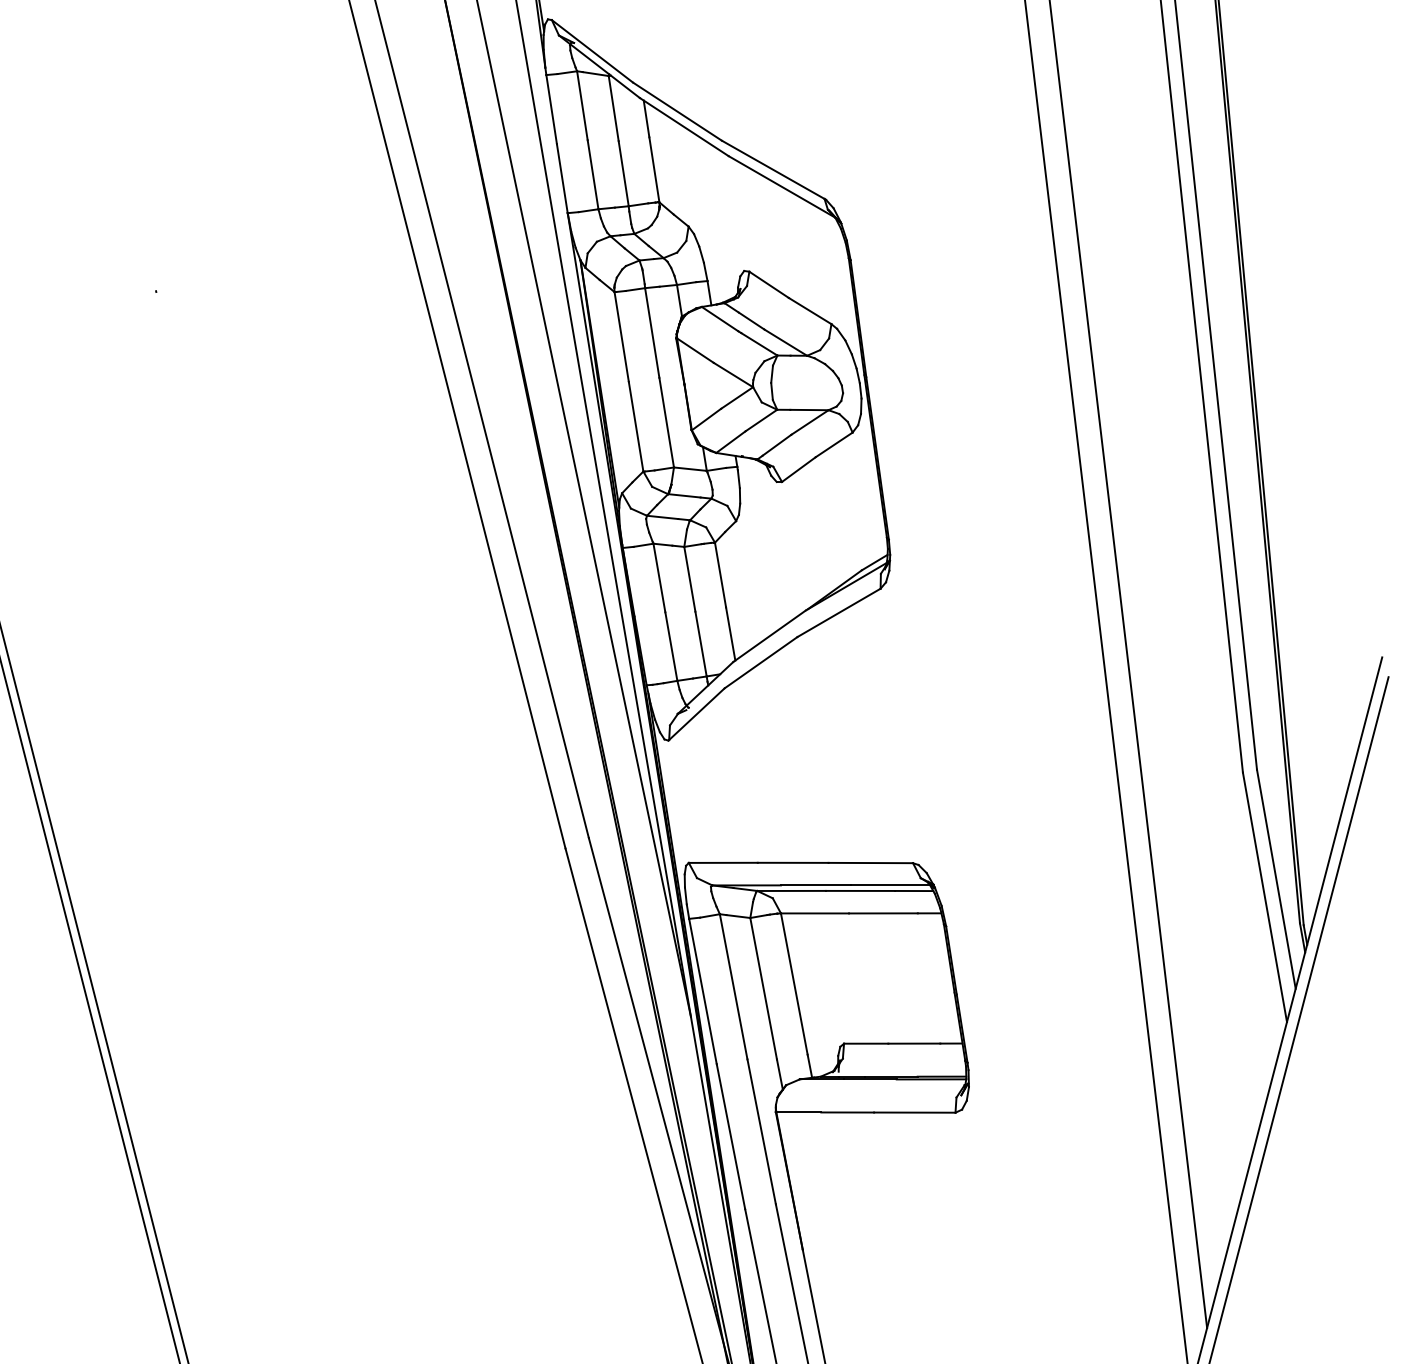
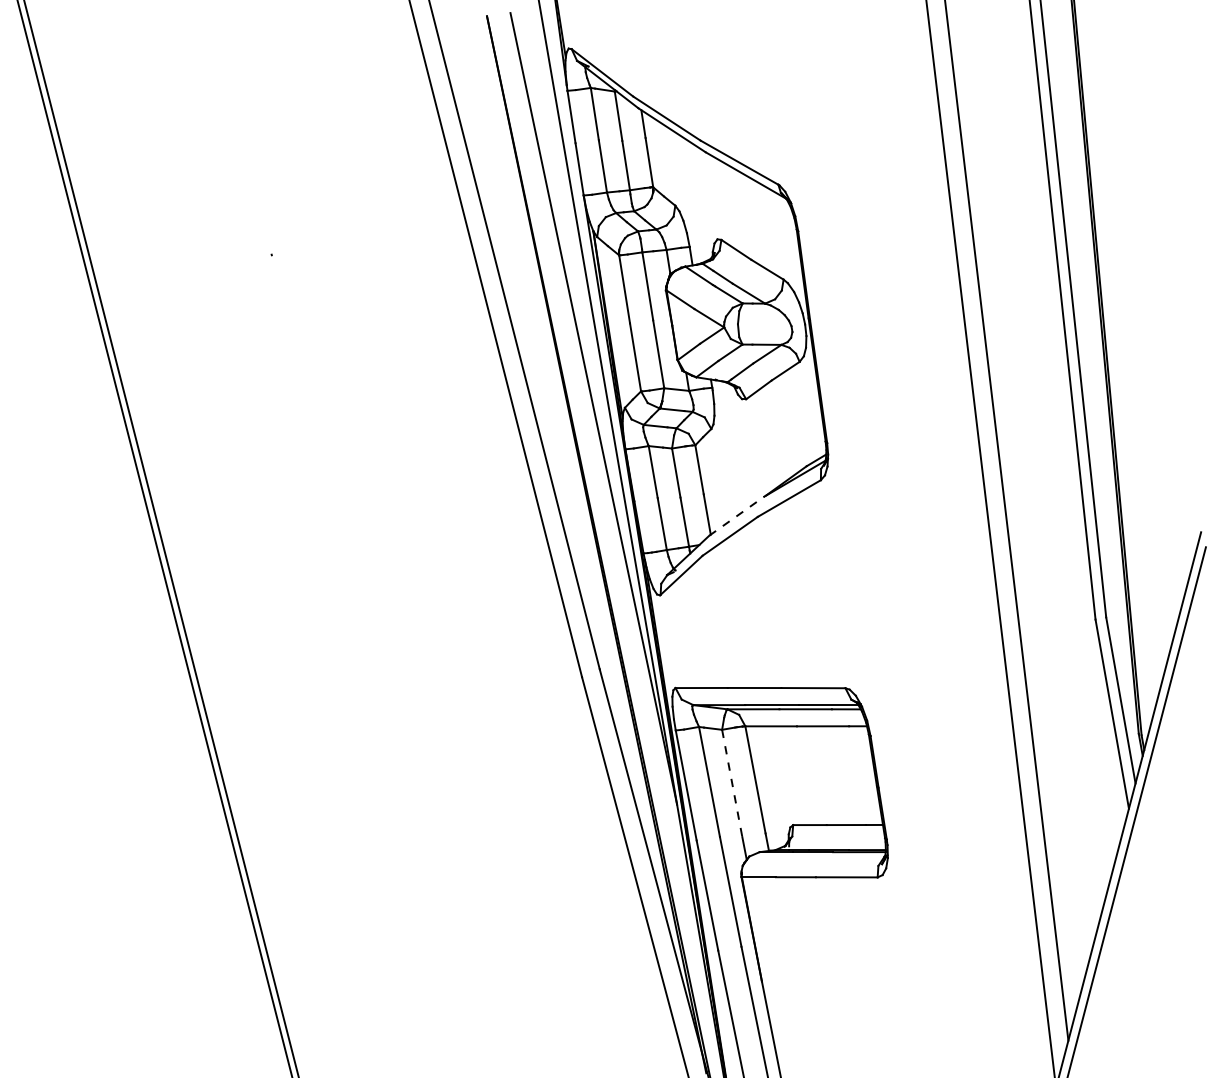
line: (769, 636) -> (736, 516), solid -> dashed
line: (764, 988) -> (732, 783), solid -> dashed

